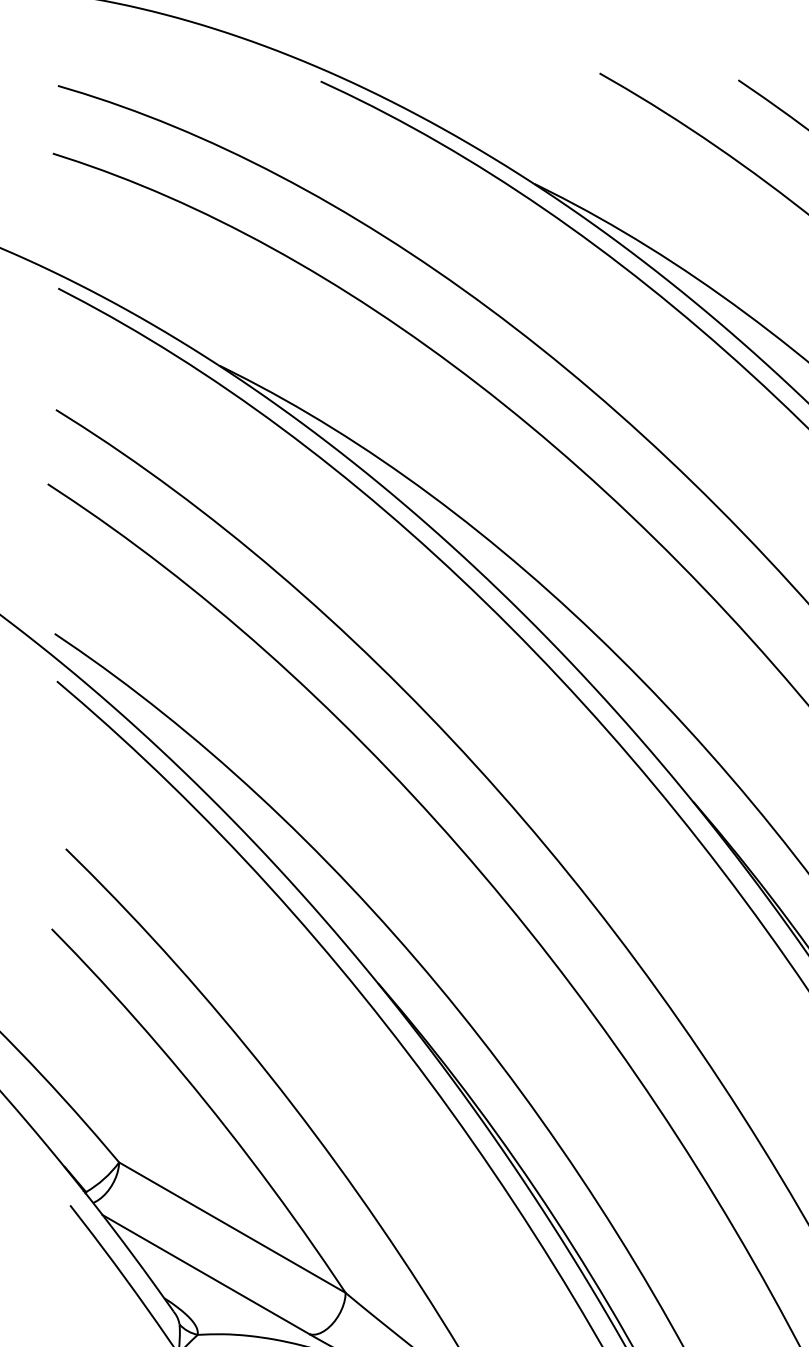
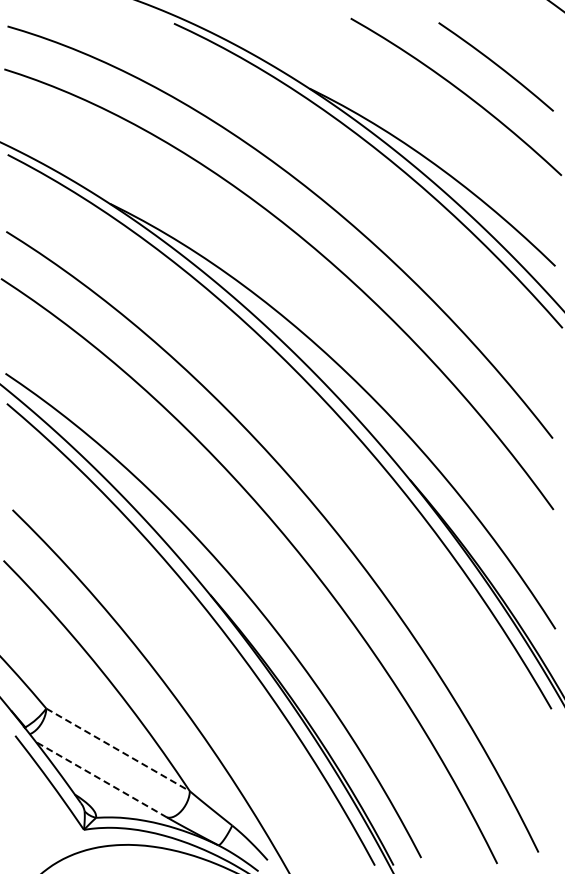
line: (233, 1227) -> (118, 749), solid -> dashed
line: (206, 1274) -> (101, 779), solid -> dashed

